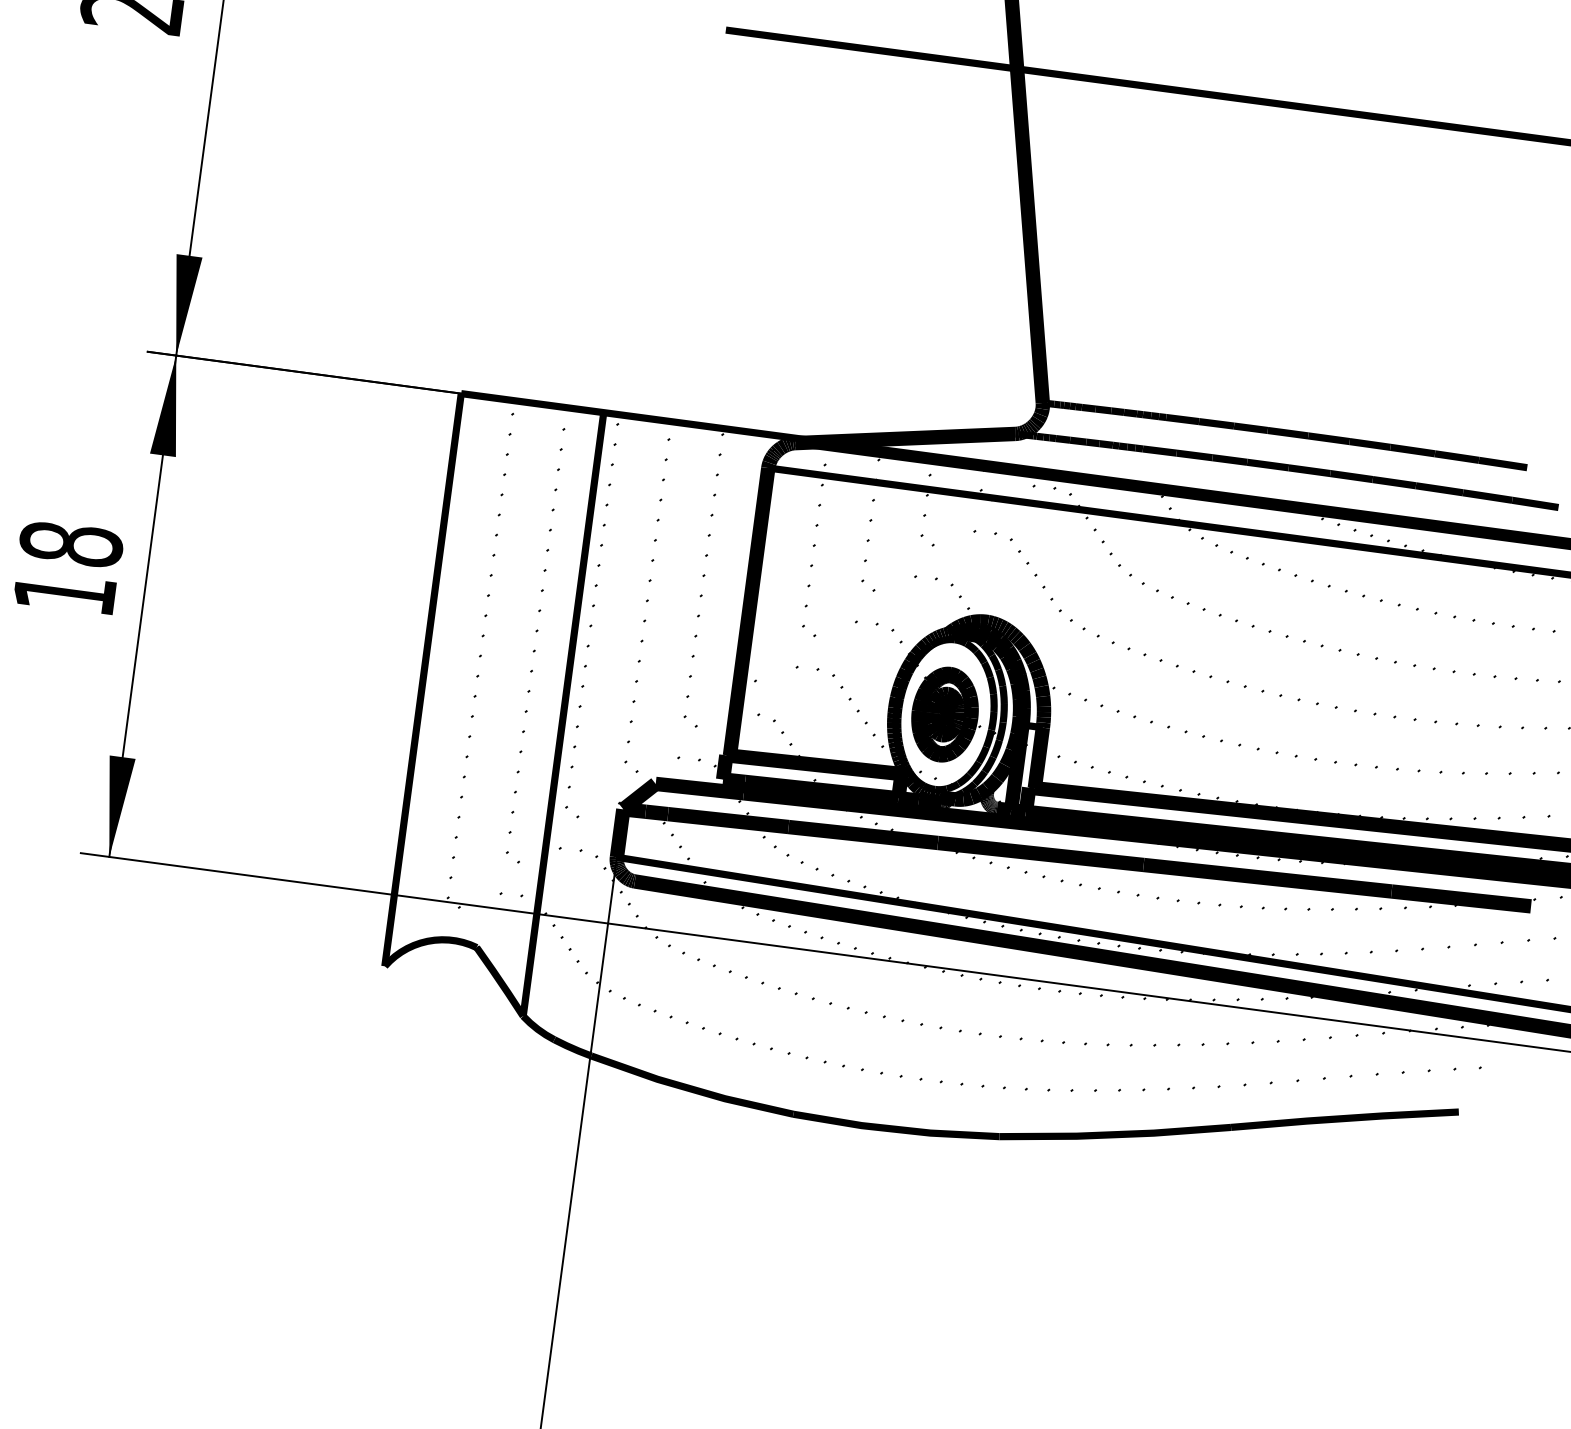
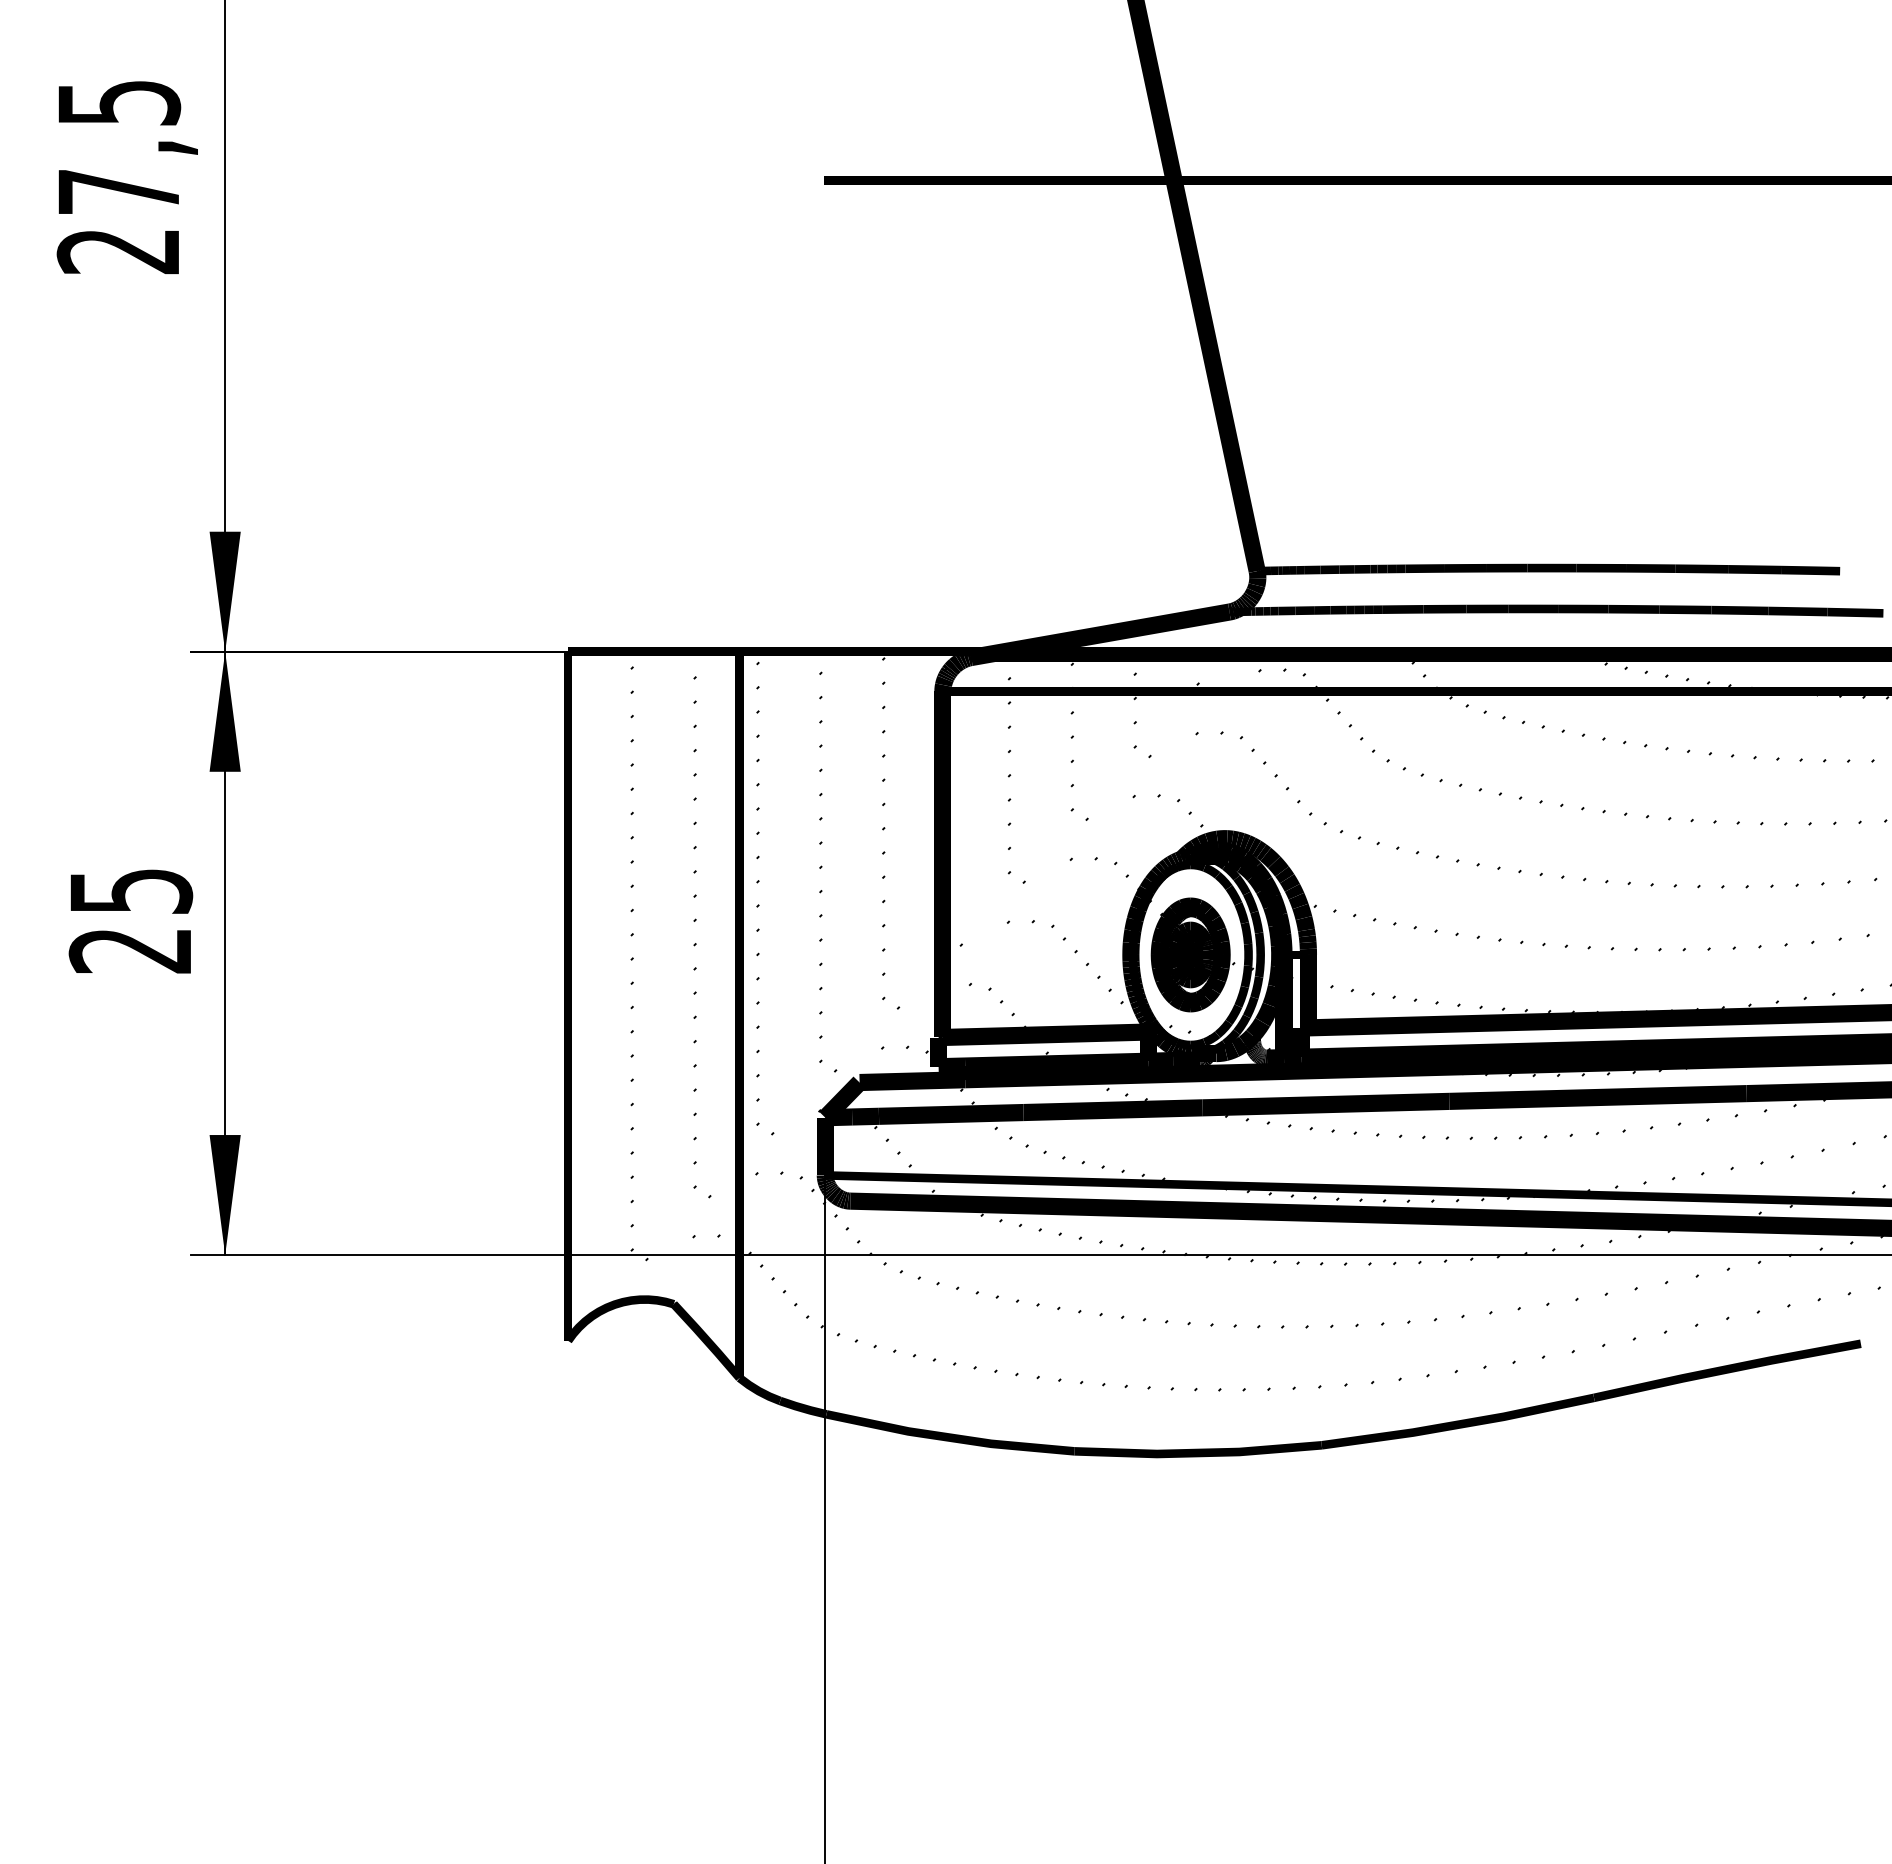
text: (67, 568) -> (130, 920), 18 -> 25

